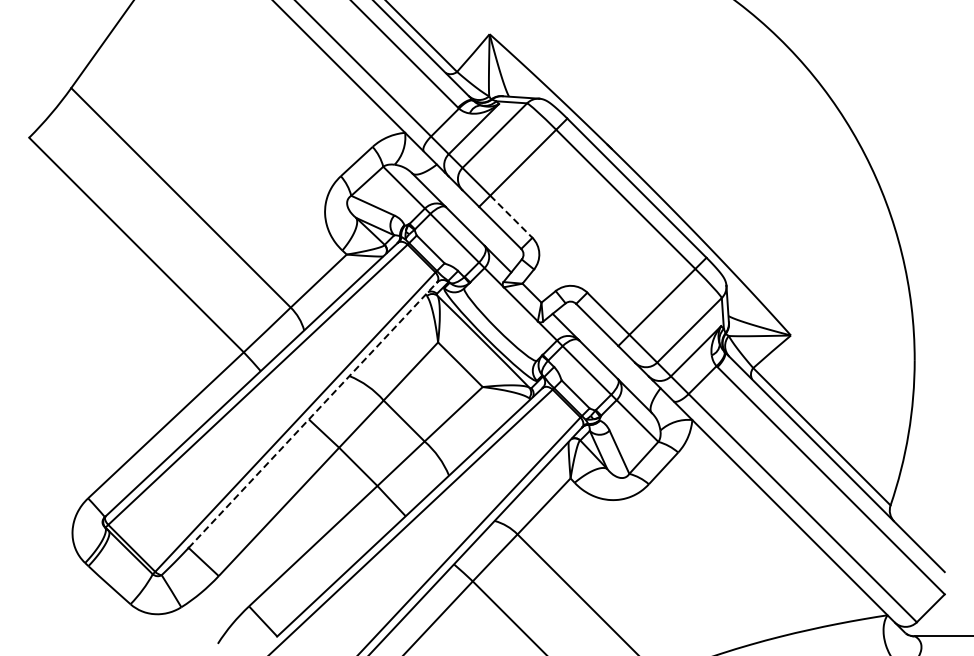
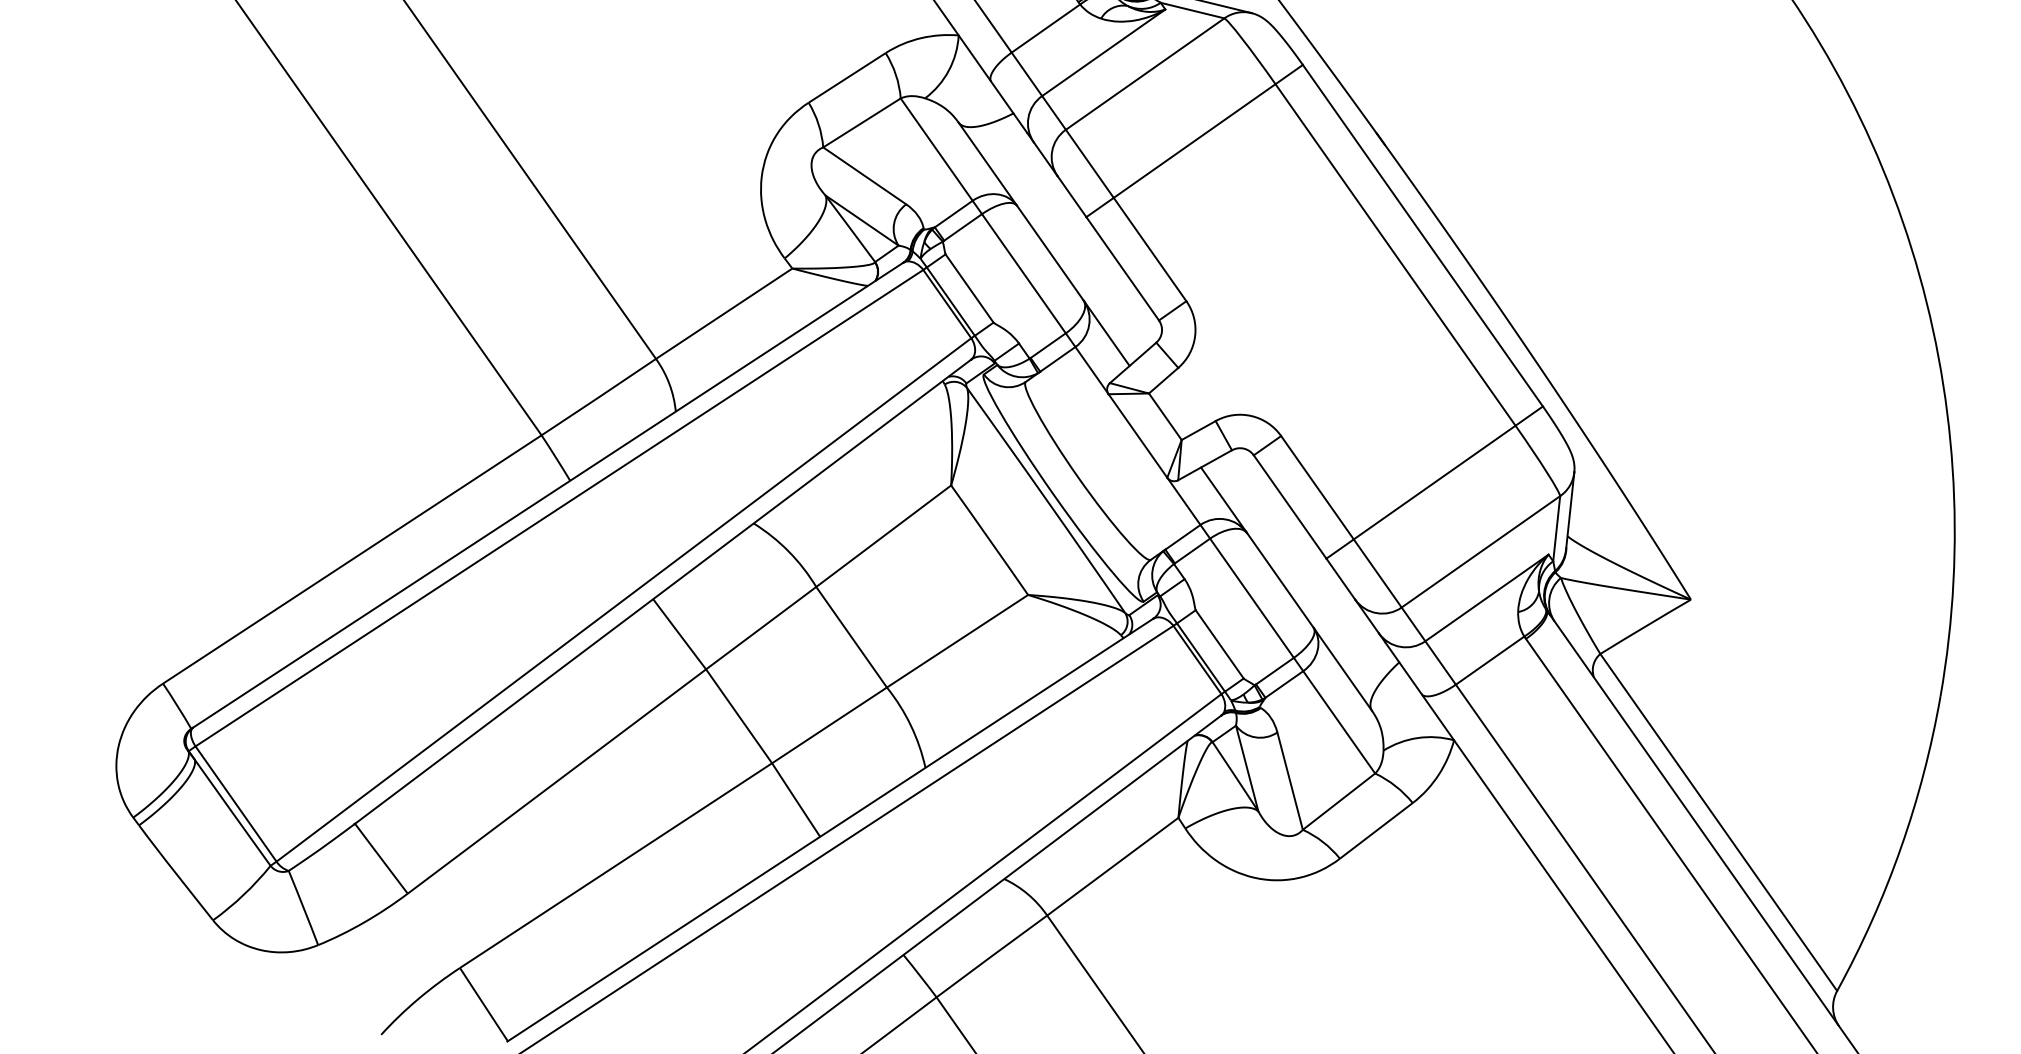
line: (511, 216) -> (1150, 249), dashed -> solid
line: (312, 415) -> (662, 592), dashed -> solid

